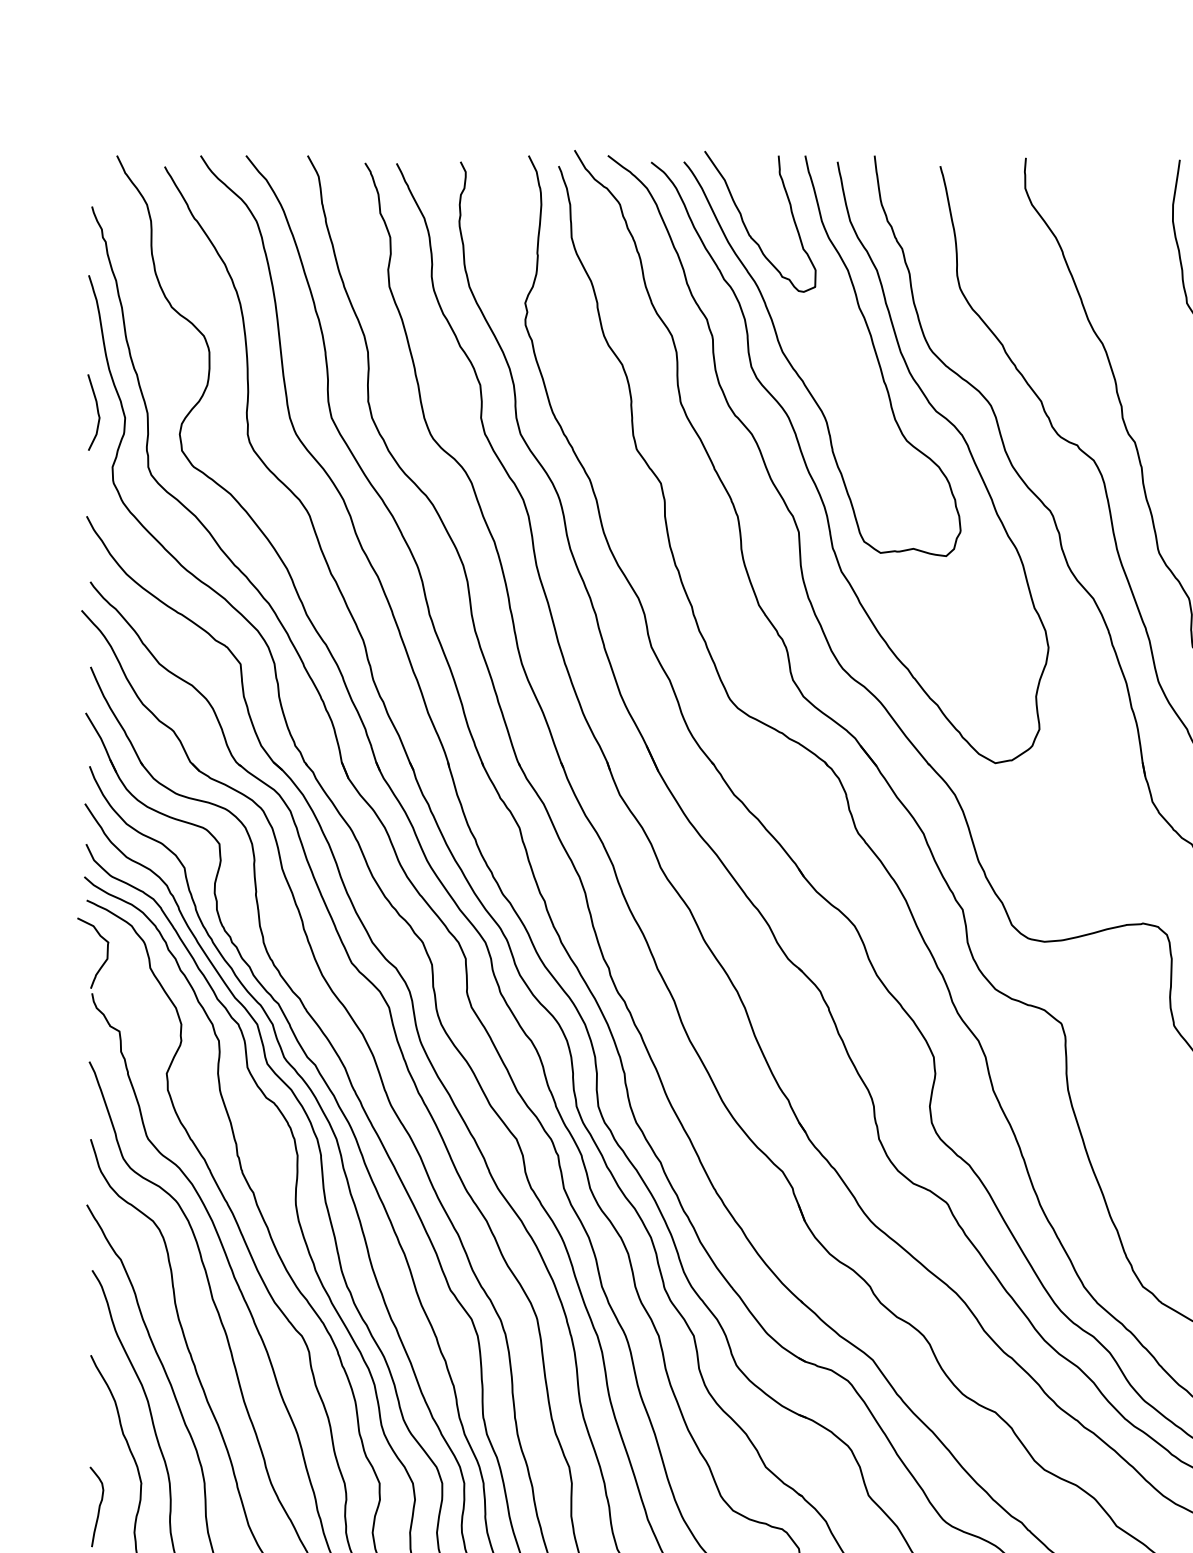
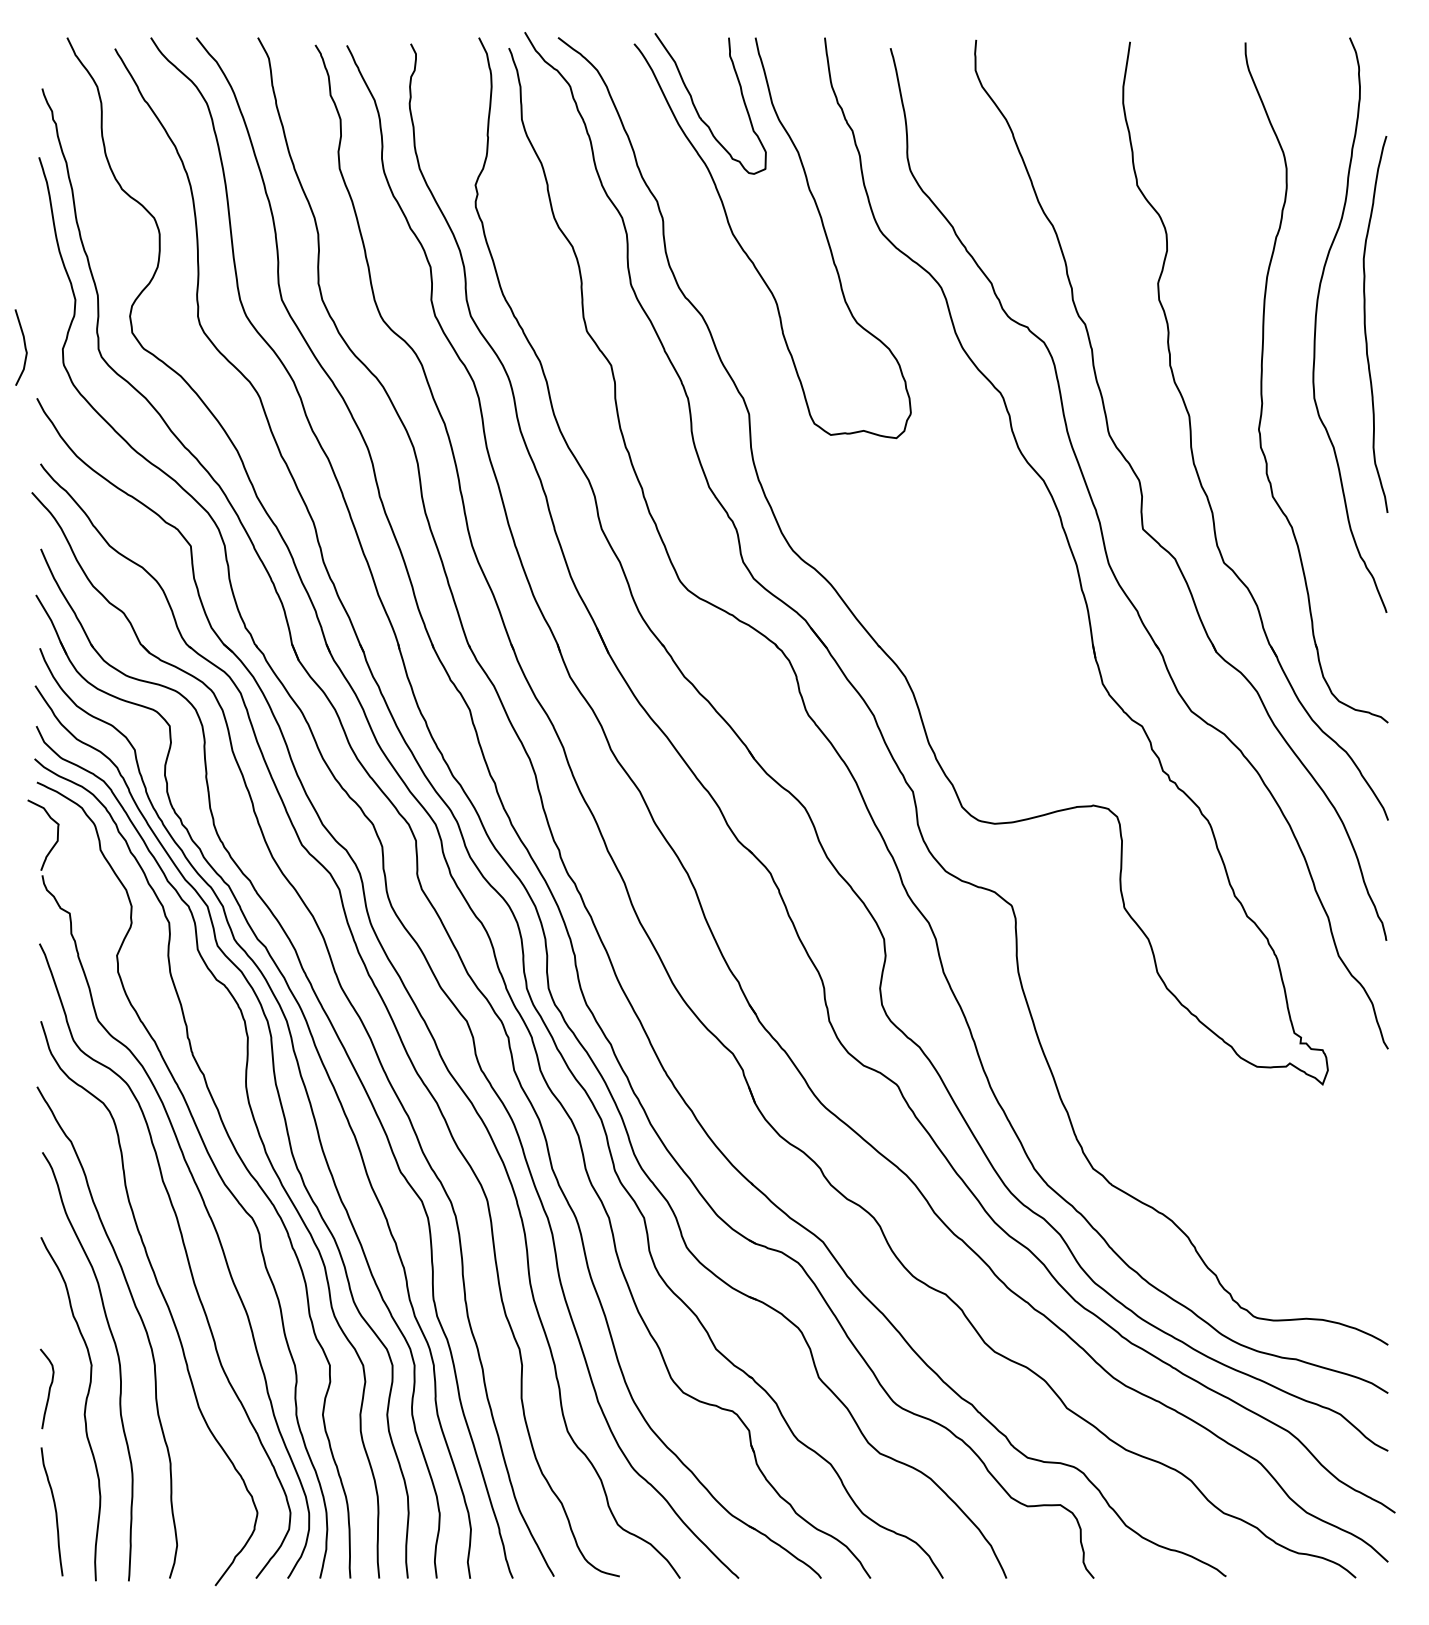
curve: (97, 412) -> (24, 347), moved
curve: (814, 480) -> (764, 362), removed

